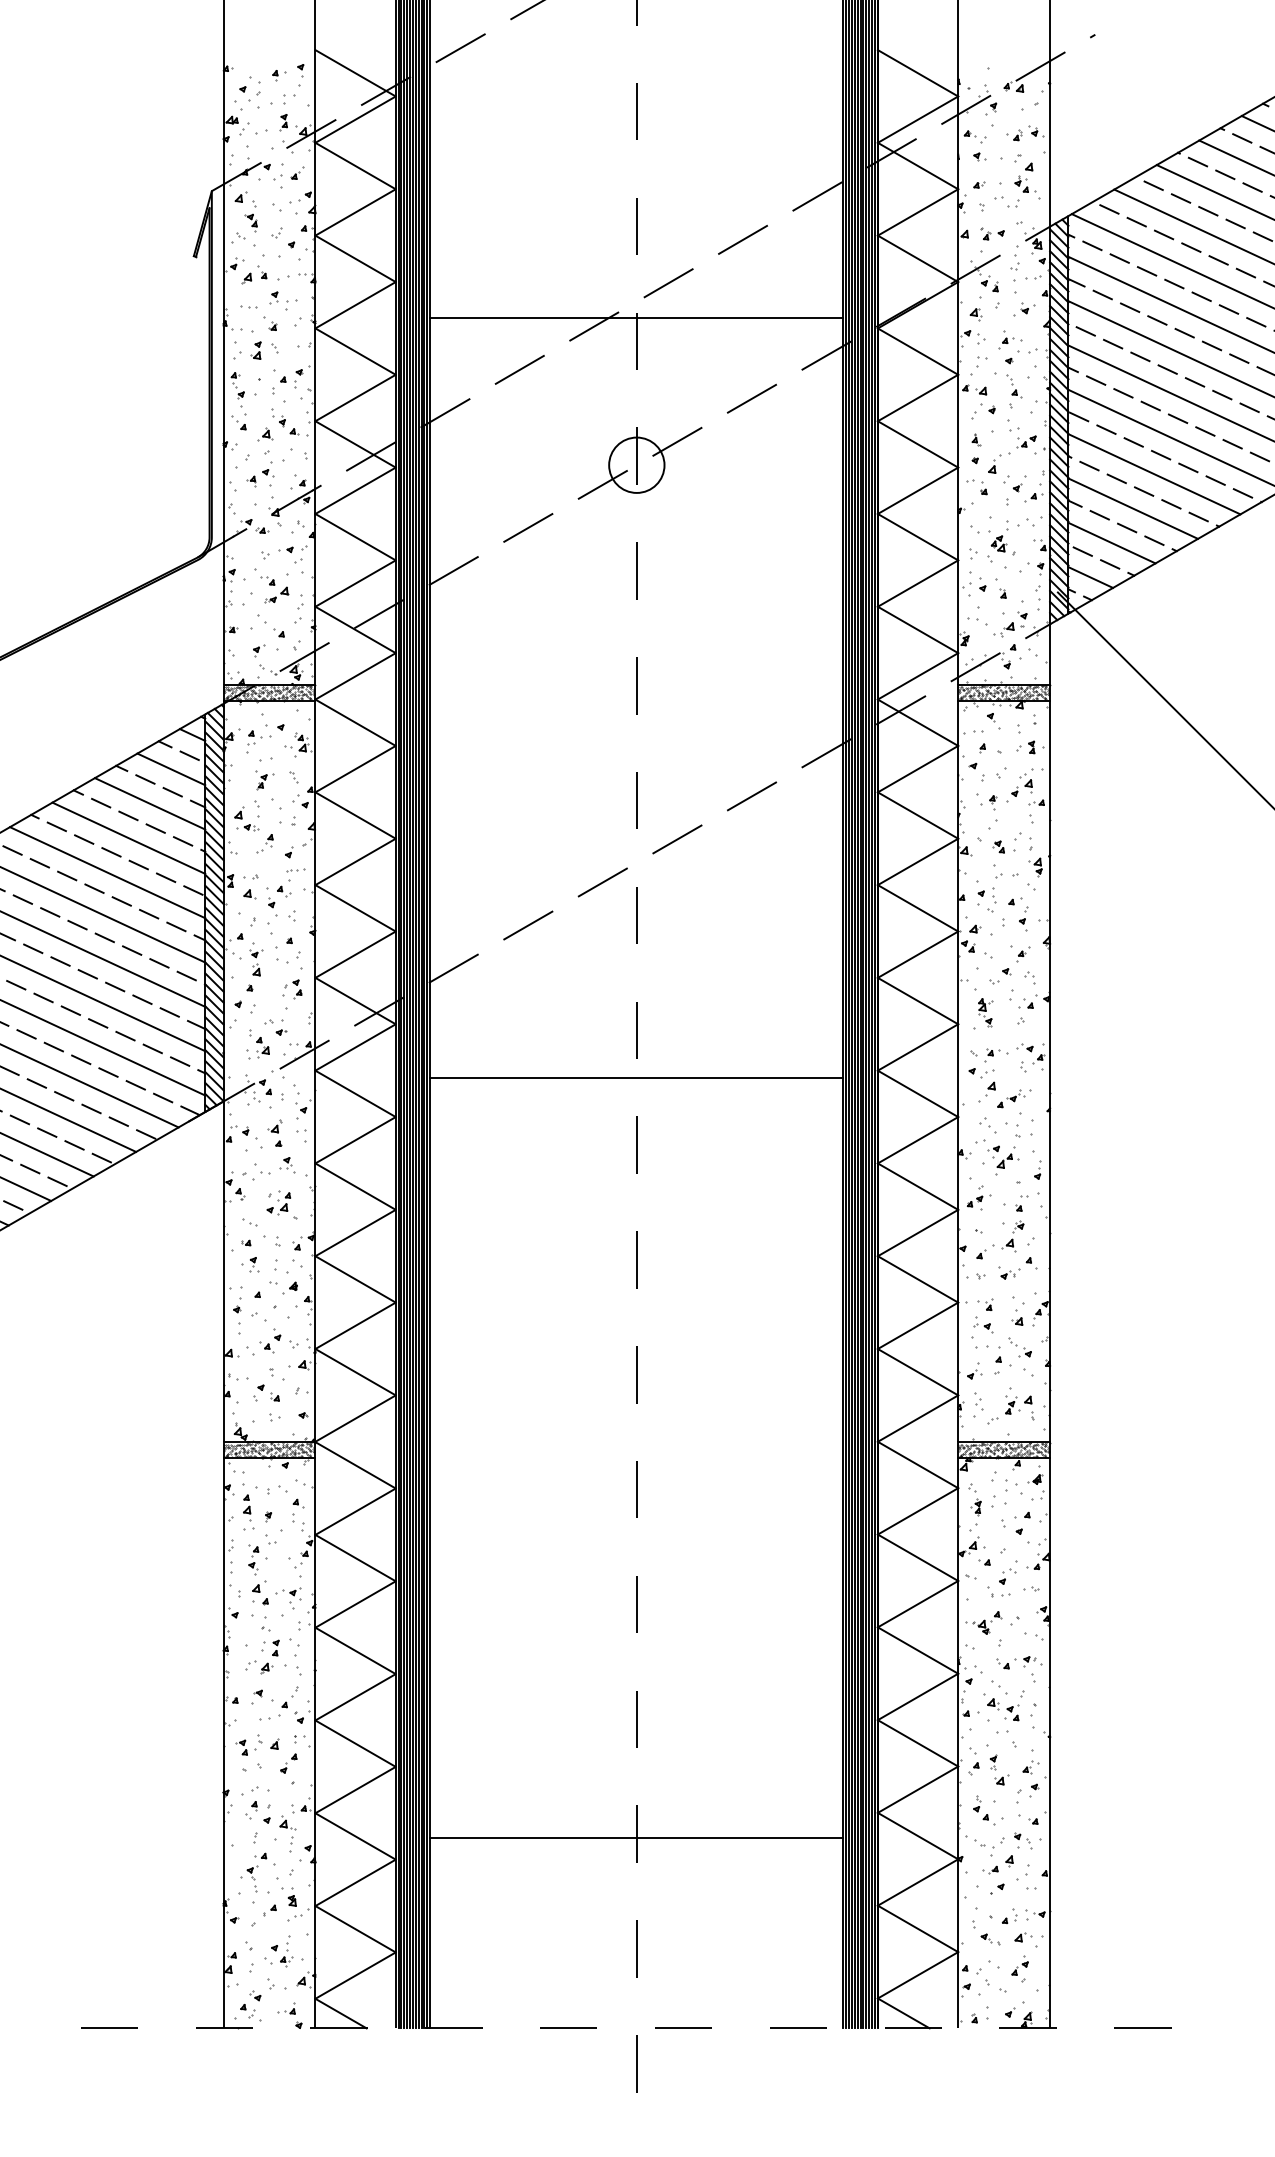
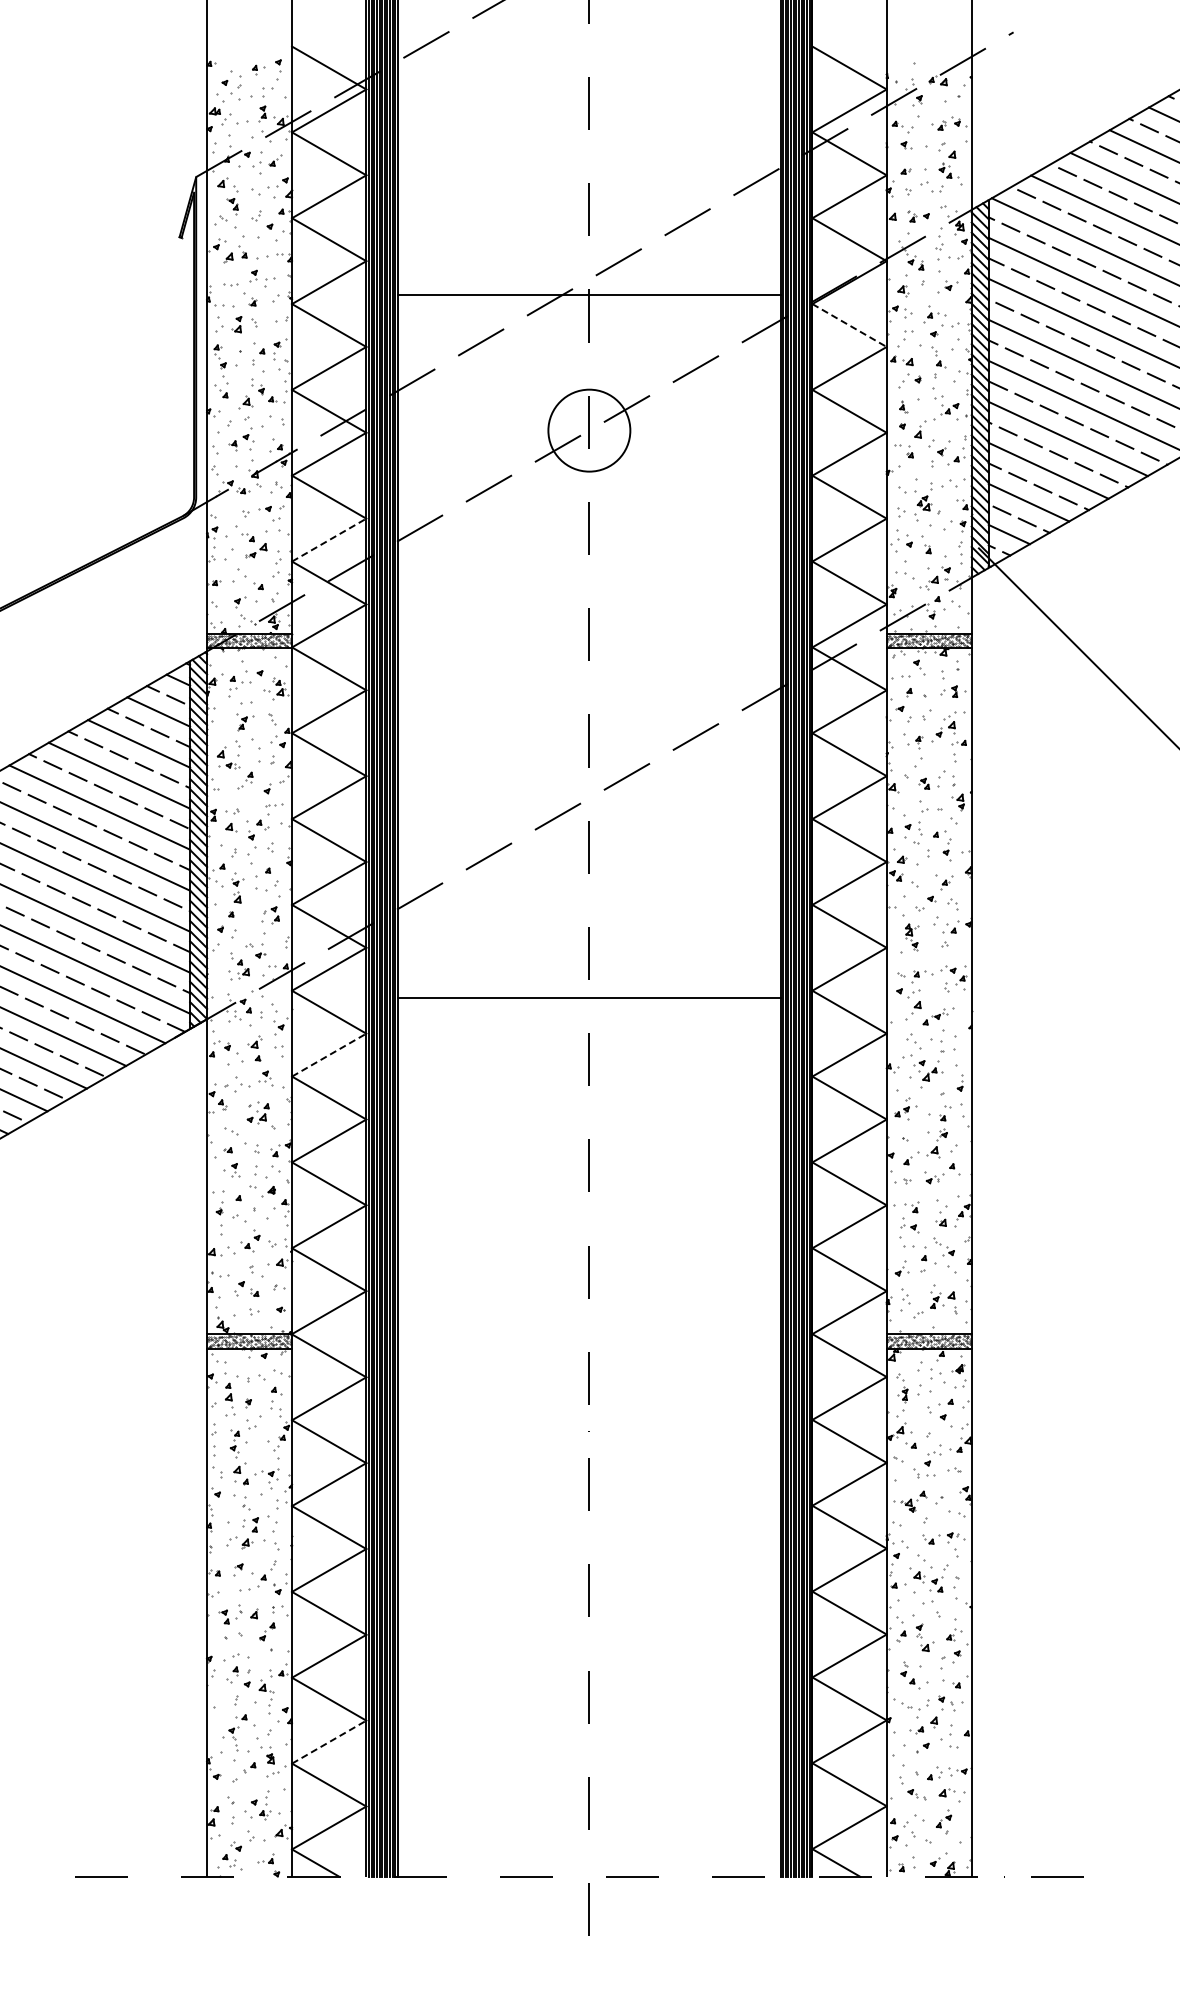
line: (917, 351) -> (849, 325), solid -> dashed
circle: (636, 465) -> (589, 430), size x1.6
line: (355, 583) -> (329, 540), solid -> dashed
line: (355, 1140) -> (329, 1055), solid -> dashed
line: (636, 1837) -> (589, 1700), removed
line: (355, 1883) -> (329, 1742), solid -> dashed

